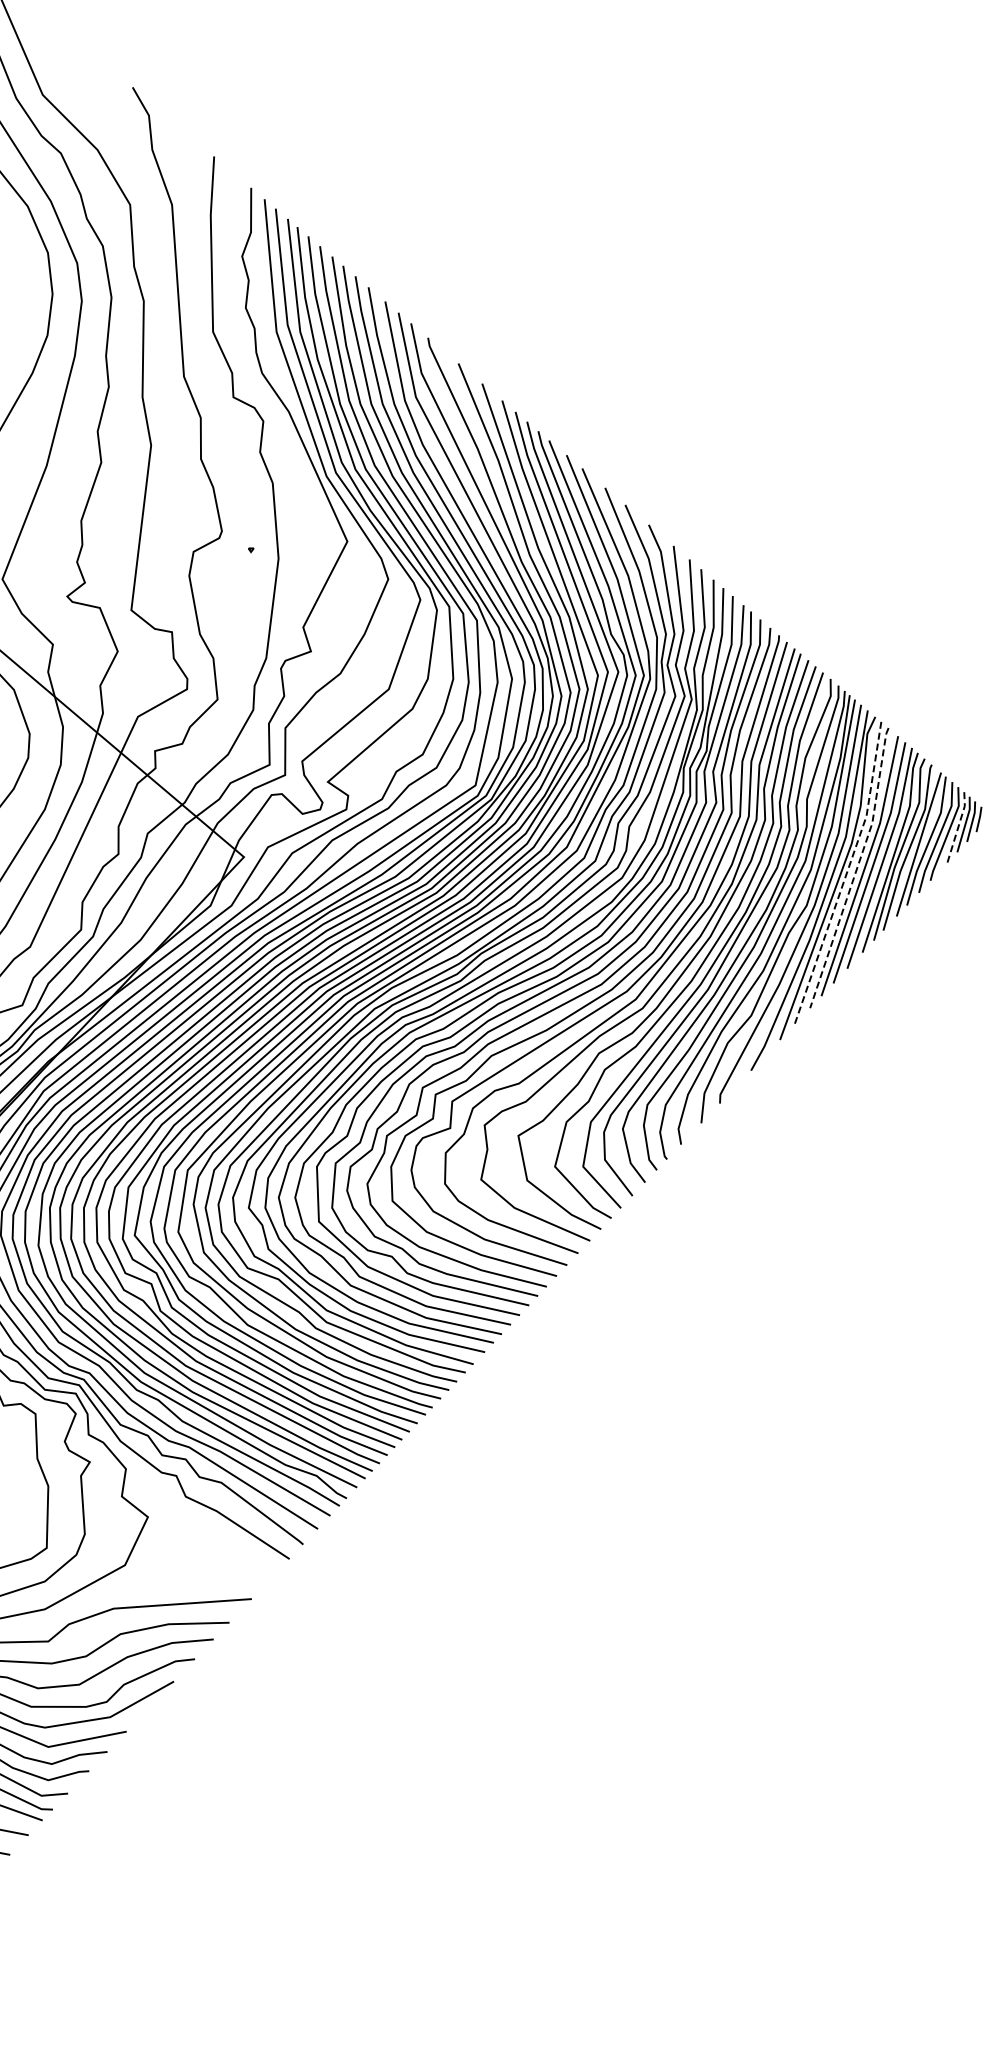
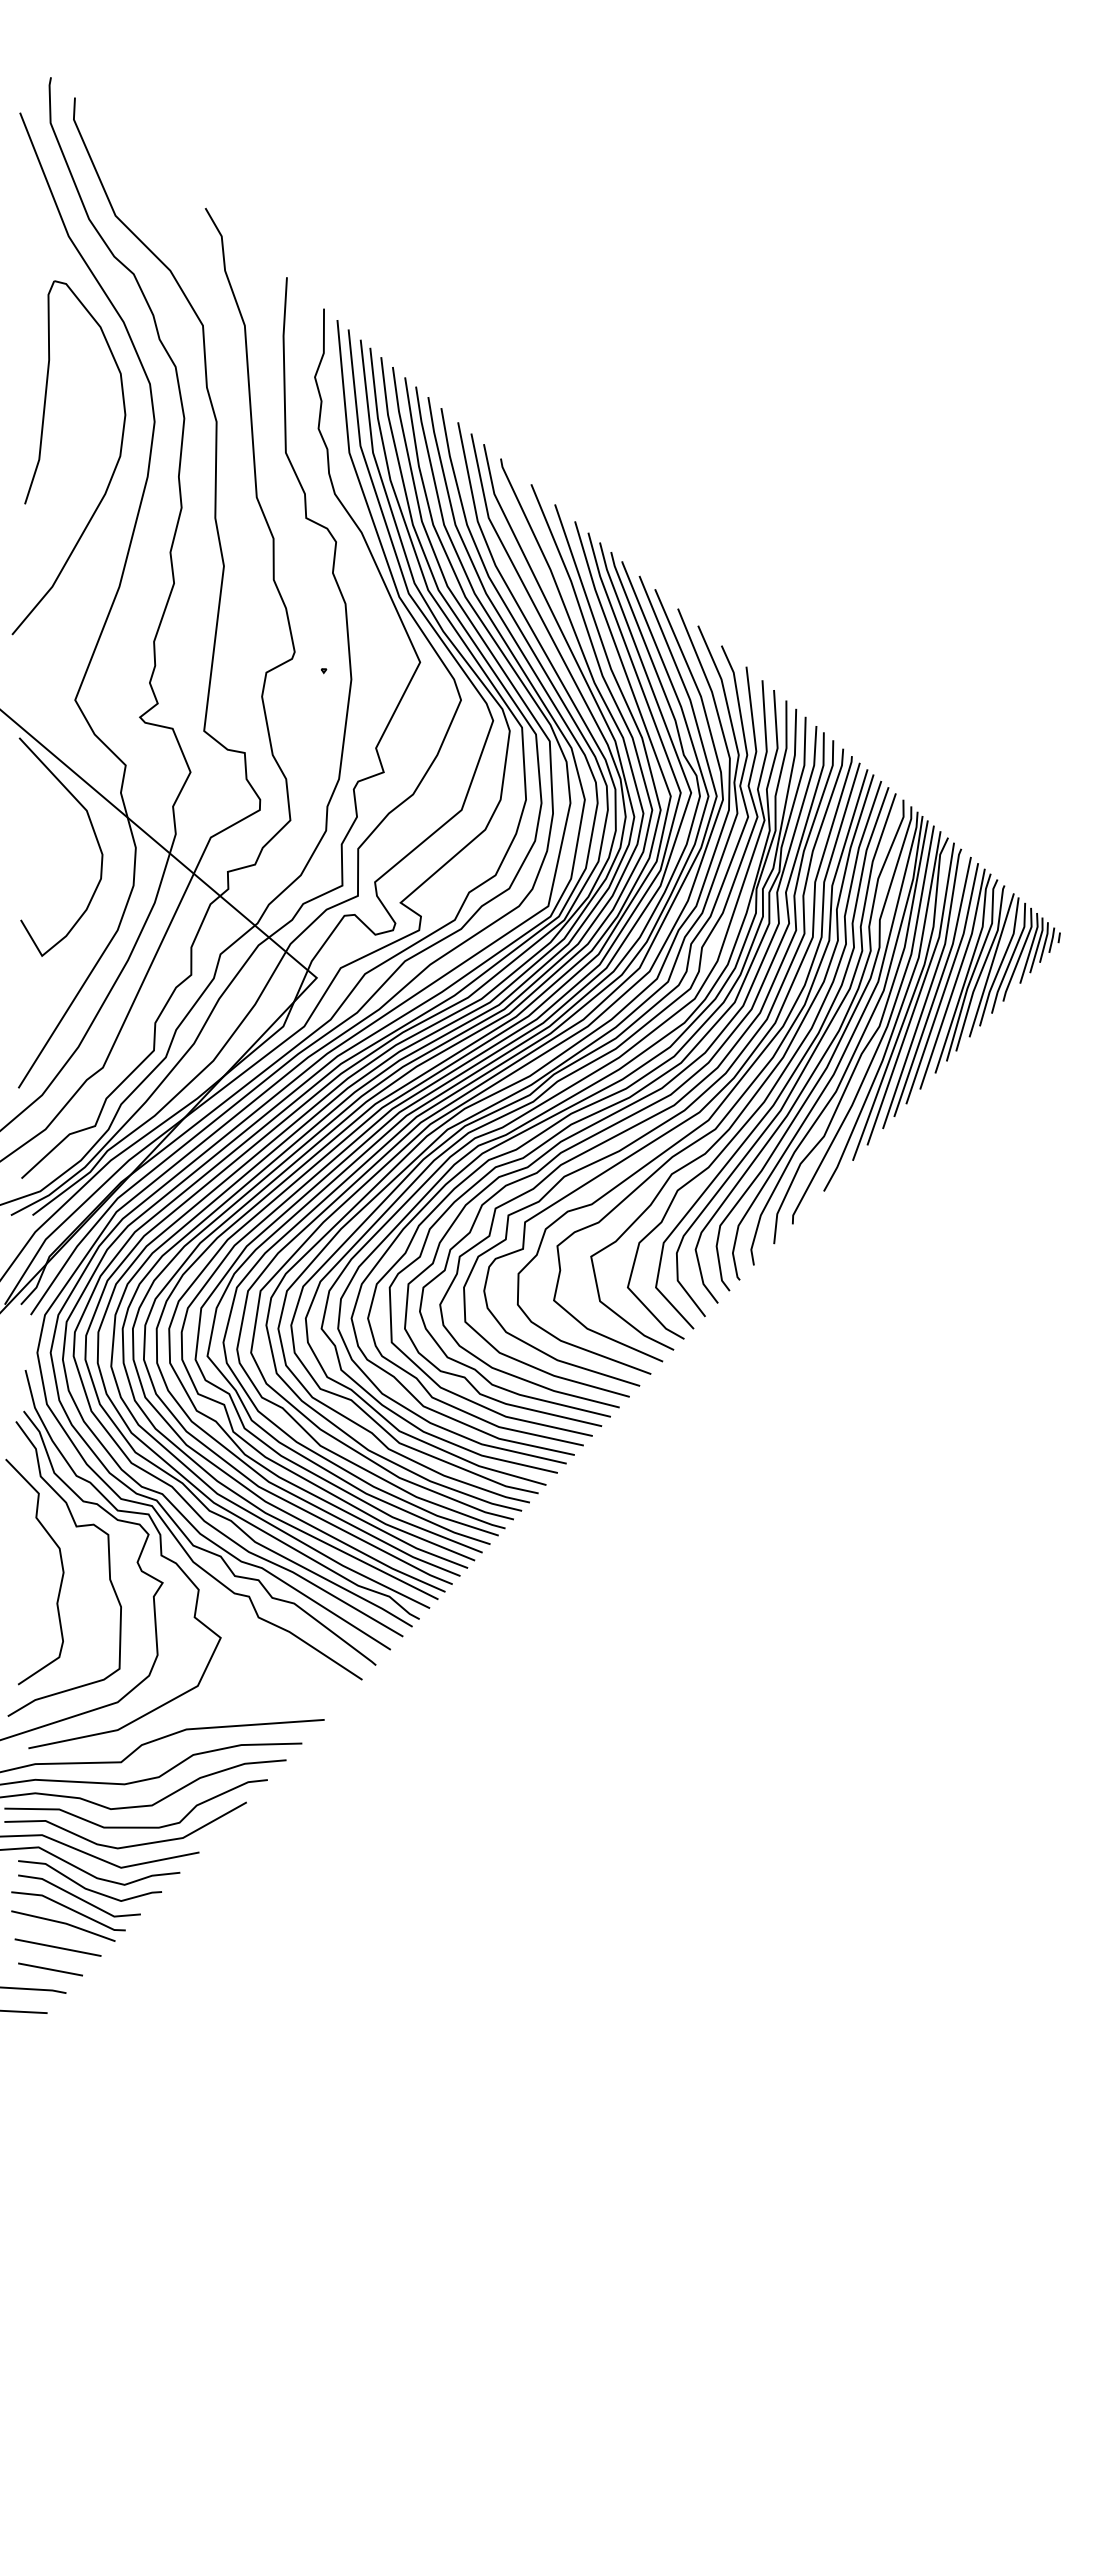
line: (957, 827) -> (1030, 948), dashed -> solid
line: (856, 868) -> (929, 989), dashed -> solid
line: (846, 874) -> (919, 995), dashed -> solid

